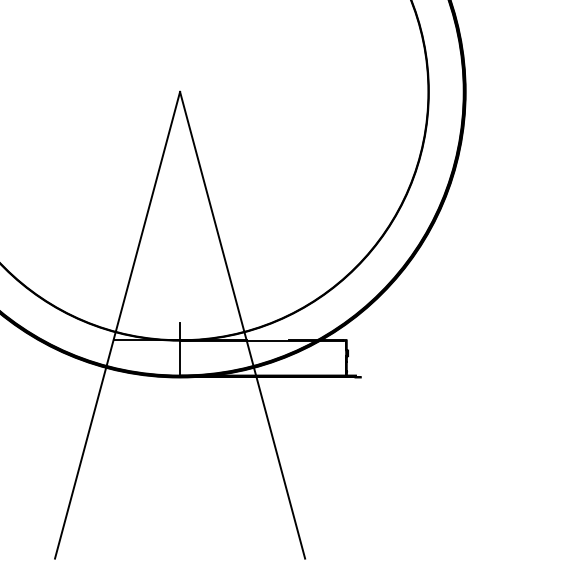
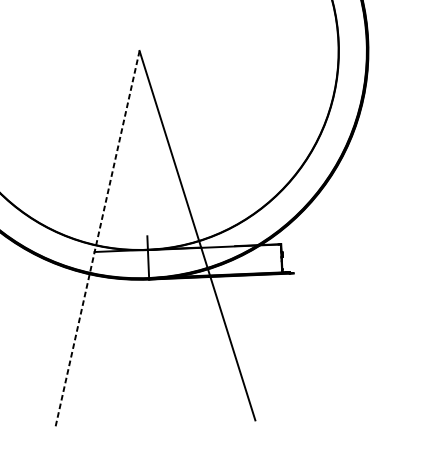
line: (117, 325) -> (97, 240), solid -> dashed

